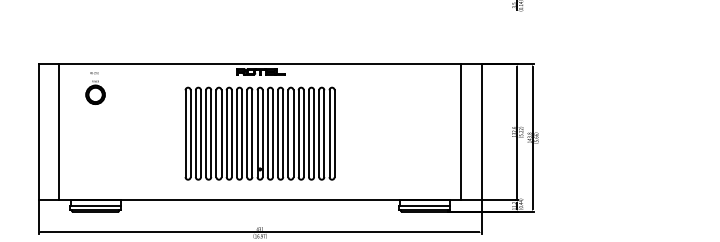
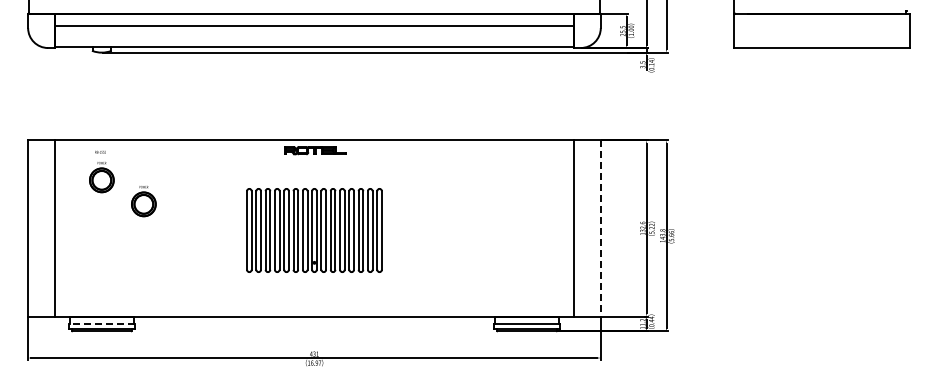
part: (127, 111) -> (143, 201), added
line: (481, 132) -> (600, 228), solid -> dashed
part: (260, 133) -> (314, 230), size x0.7
line: (95, 206) -> (101, 324), solid -> dashed

